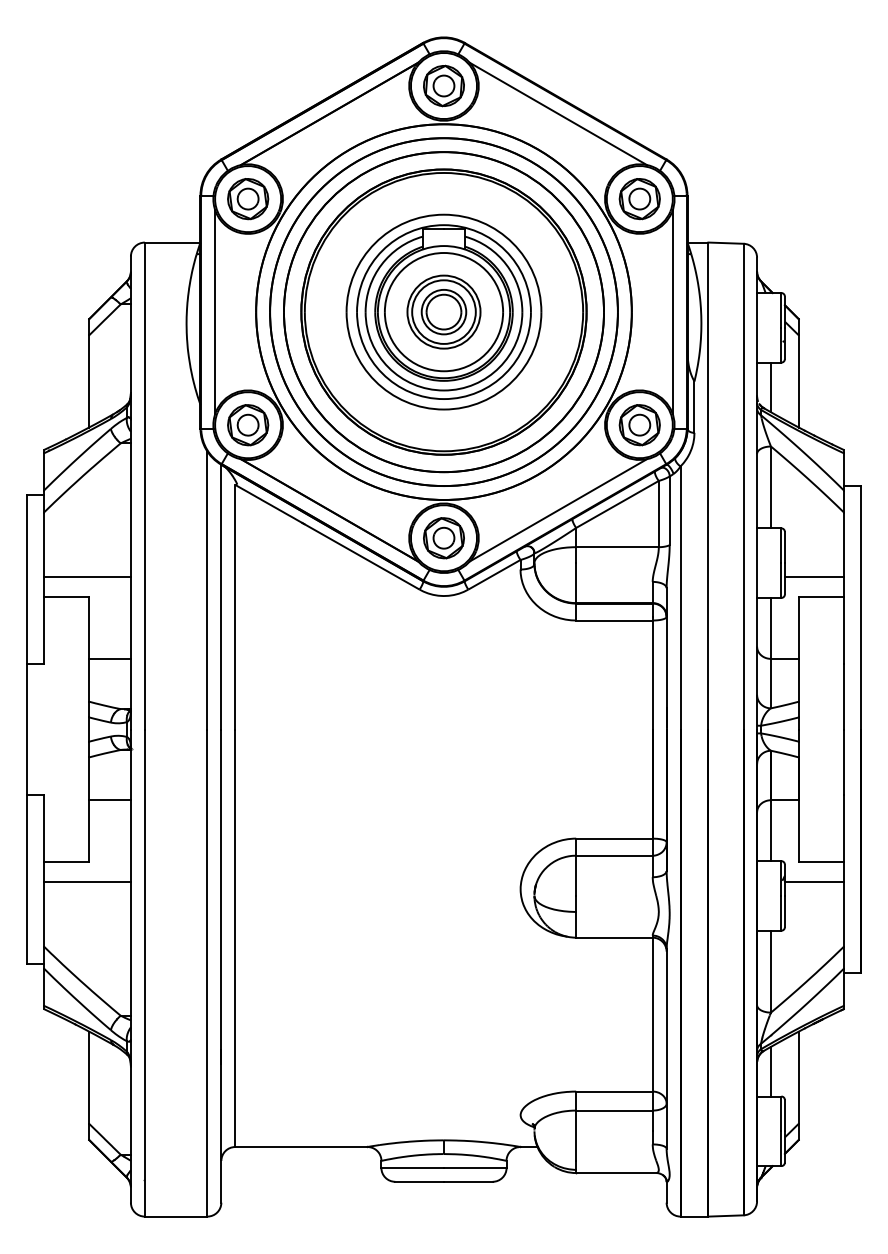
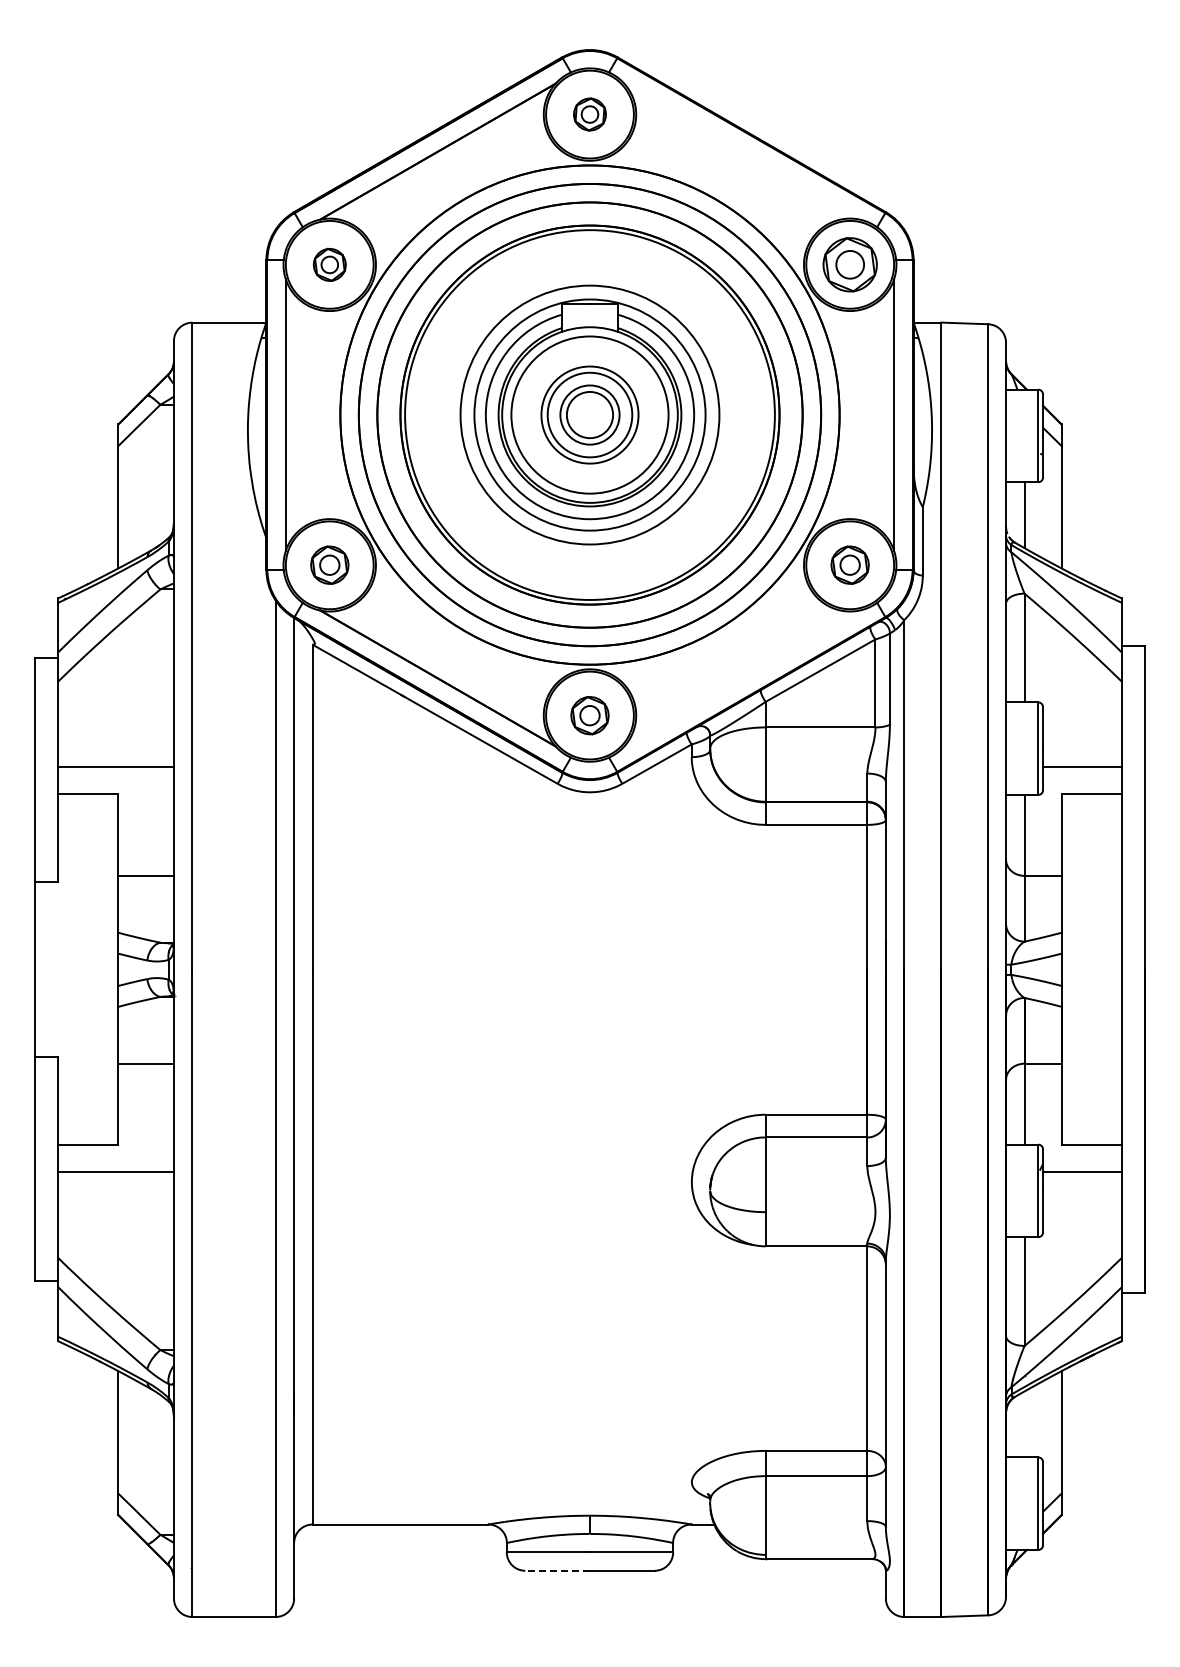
part: (443, 85) -> (589, 114), size x0.6
line: (558, 113) -> (741, 151), removed
part: (247, 198) -> (329, 264), size x0.6
part: (247, 424) -> (329, 564), size x0.7
part: (639, 424) -> (849, 564), size x0.7
line: (558, 510) -> (741, 678), removed
part: (443, 538) -> (589, 715), size x0.7
line: (770, 1071) -> (1024, 1424), removed
line: (419, 1181) -> (557, 1570), solid -> dashed

